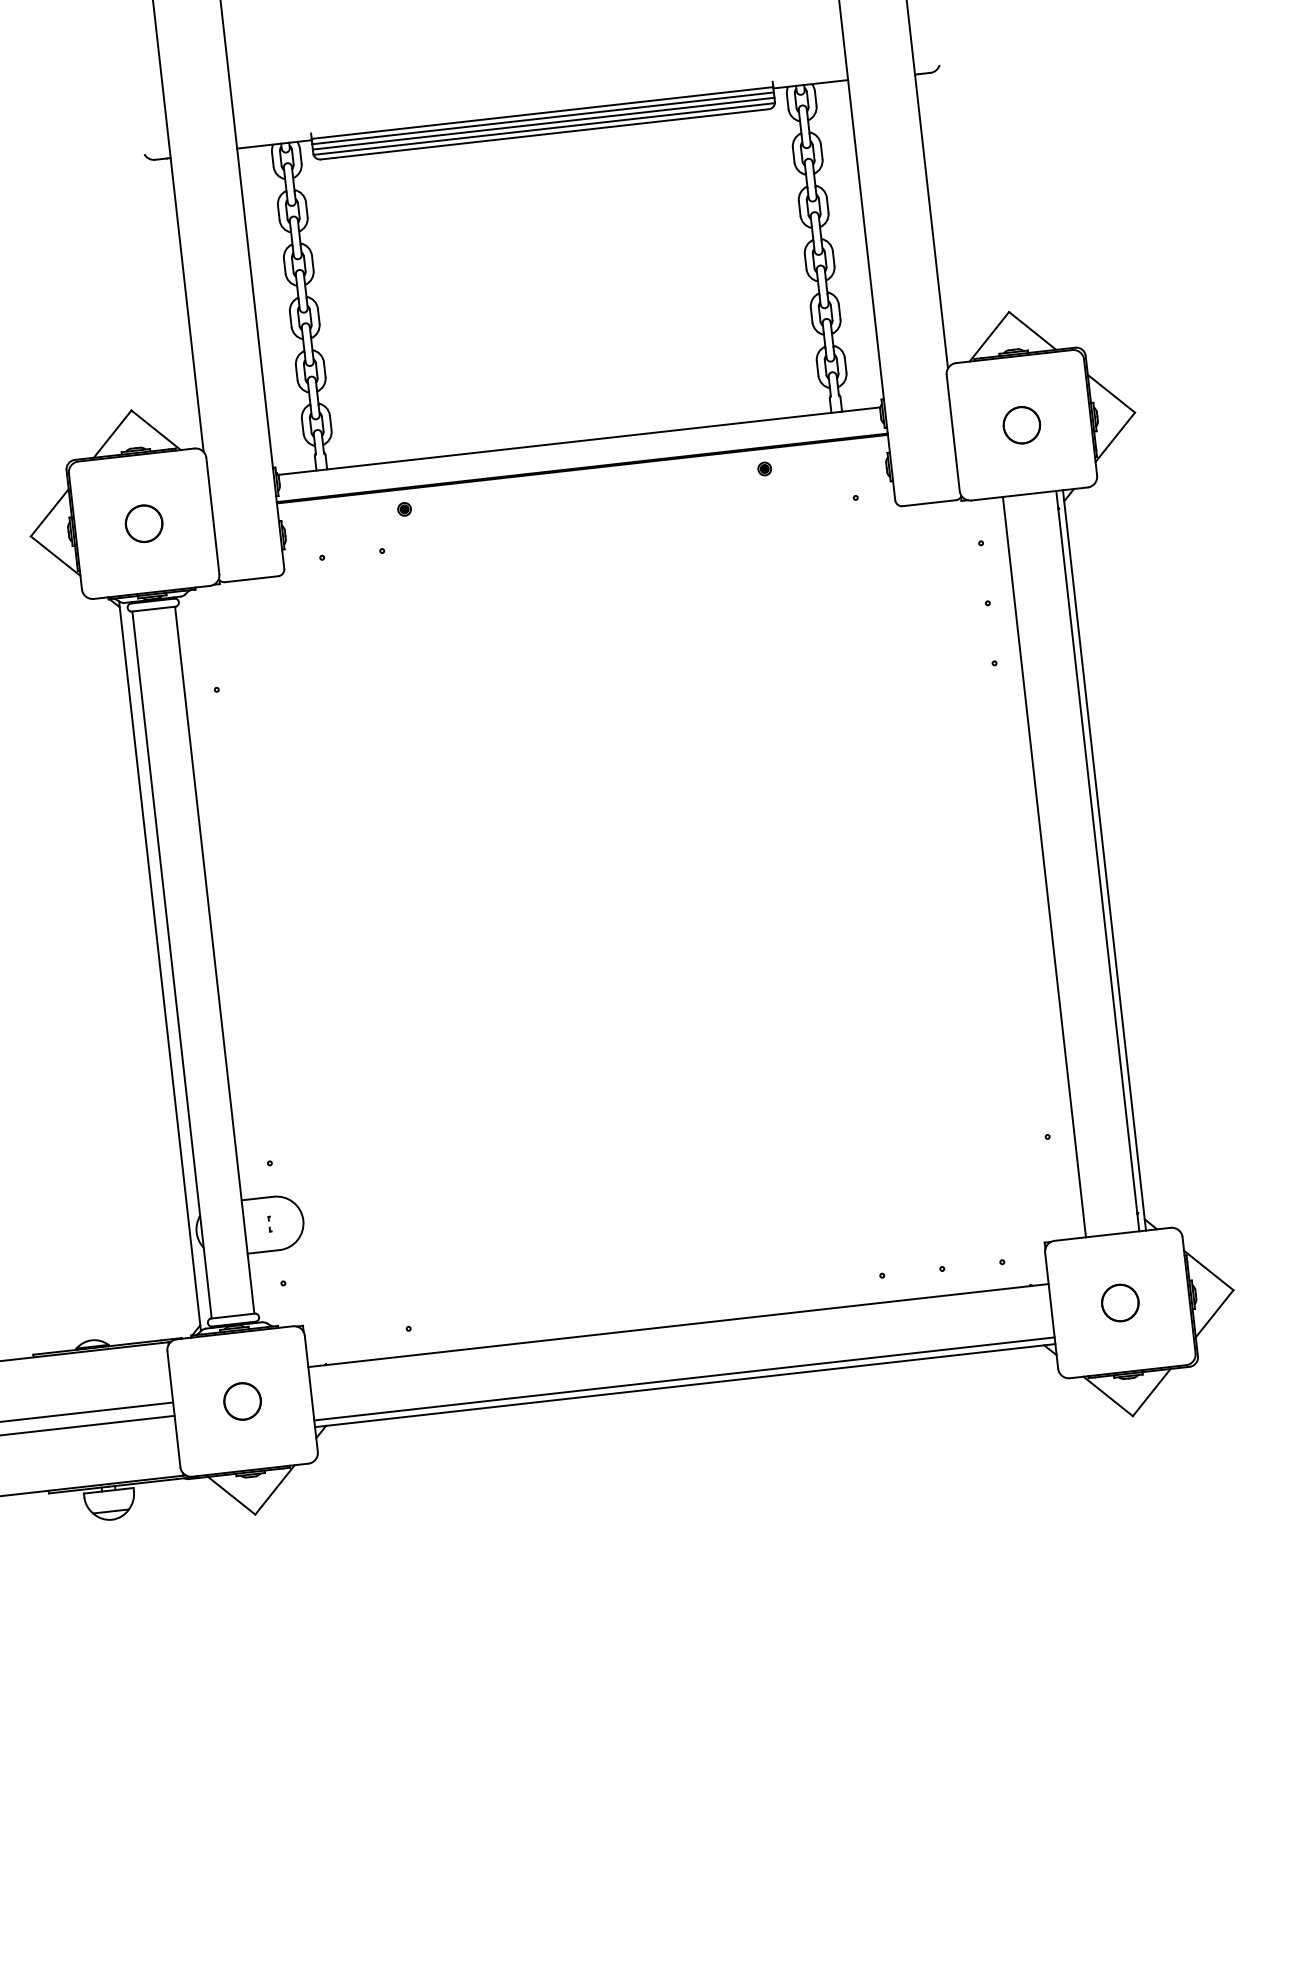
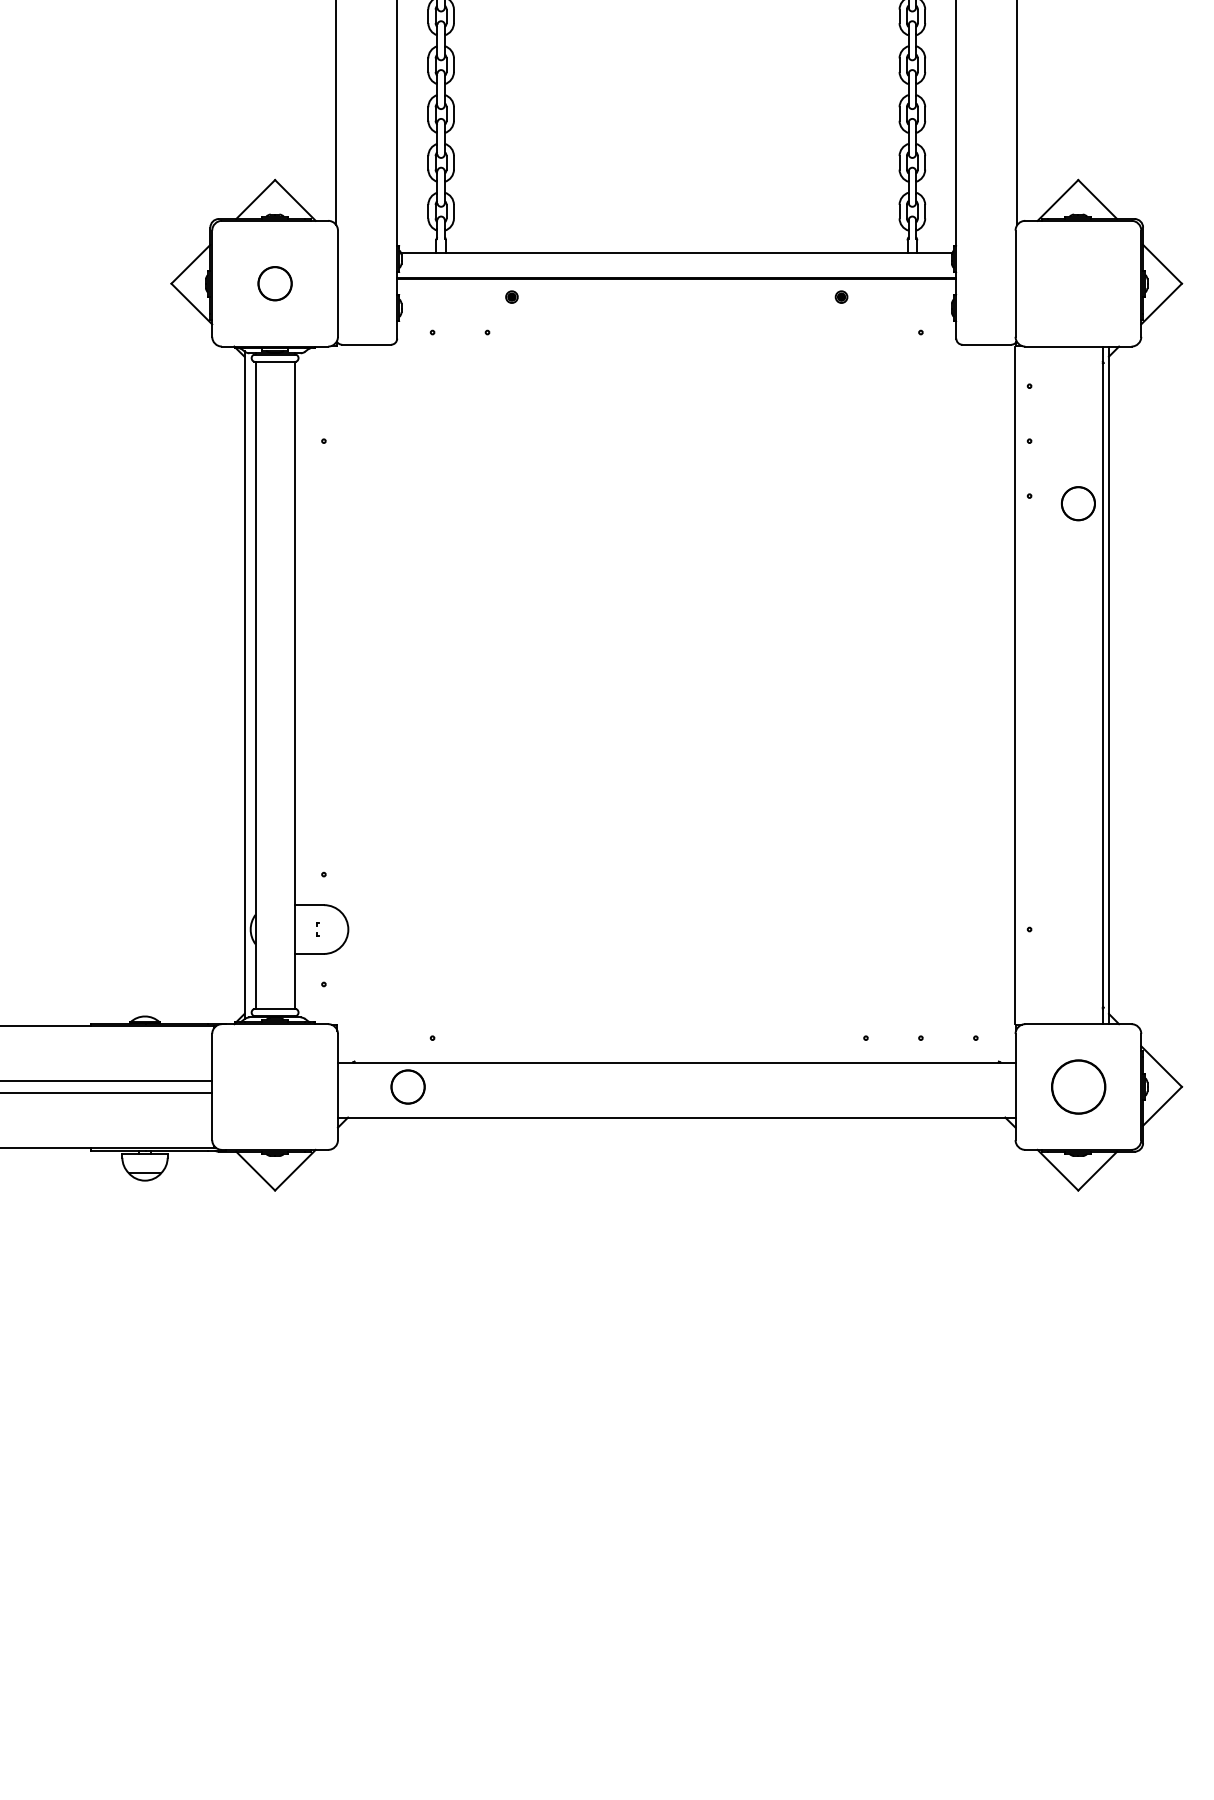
circle: (1021, 425) -> (1078, 503), moved
line: (1045, 867) -> (1015, 685), moved
circle: (1119, 1302) -> (1077, 1086), size x1.6
line: (684, 1379) -> (676, 1111), removed
circle: (241, 1400) -> (407, 1086), moved

